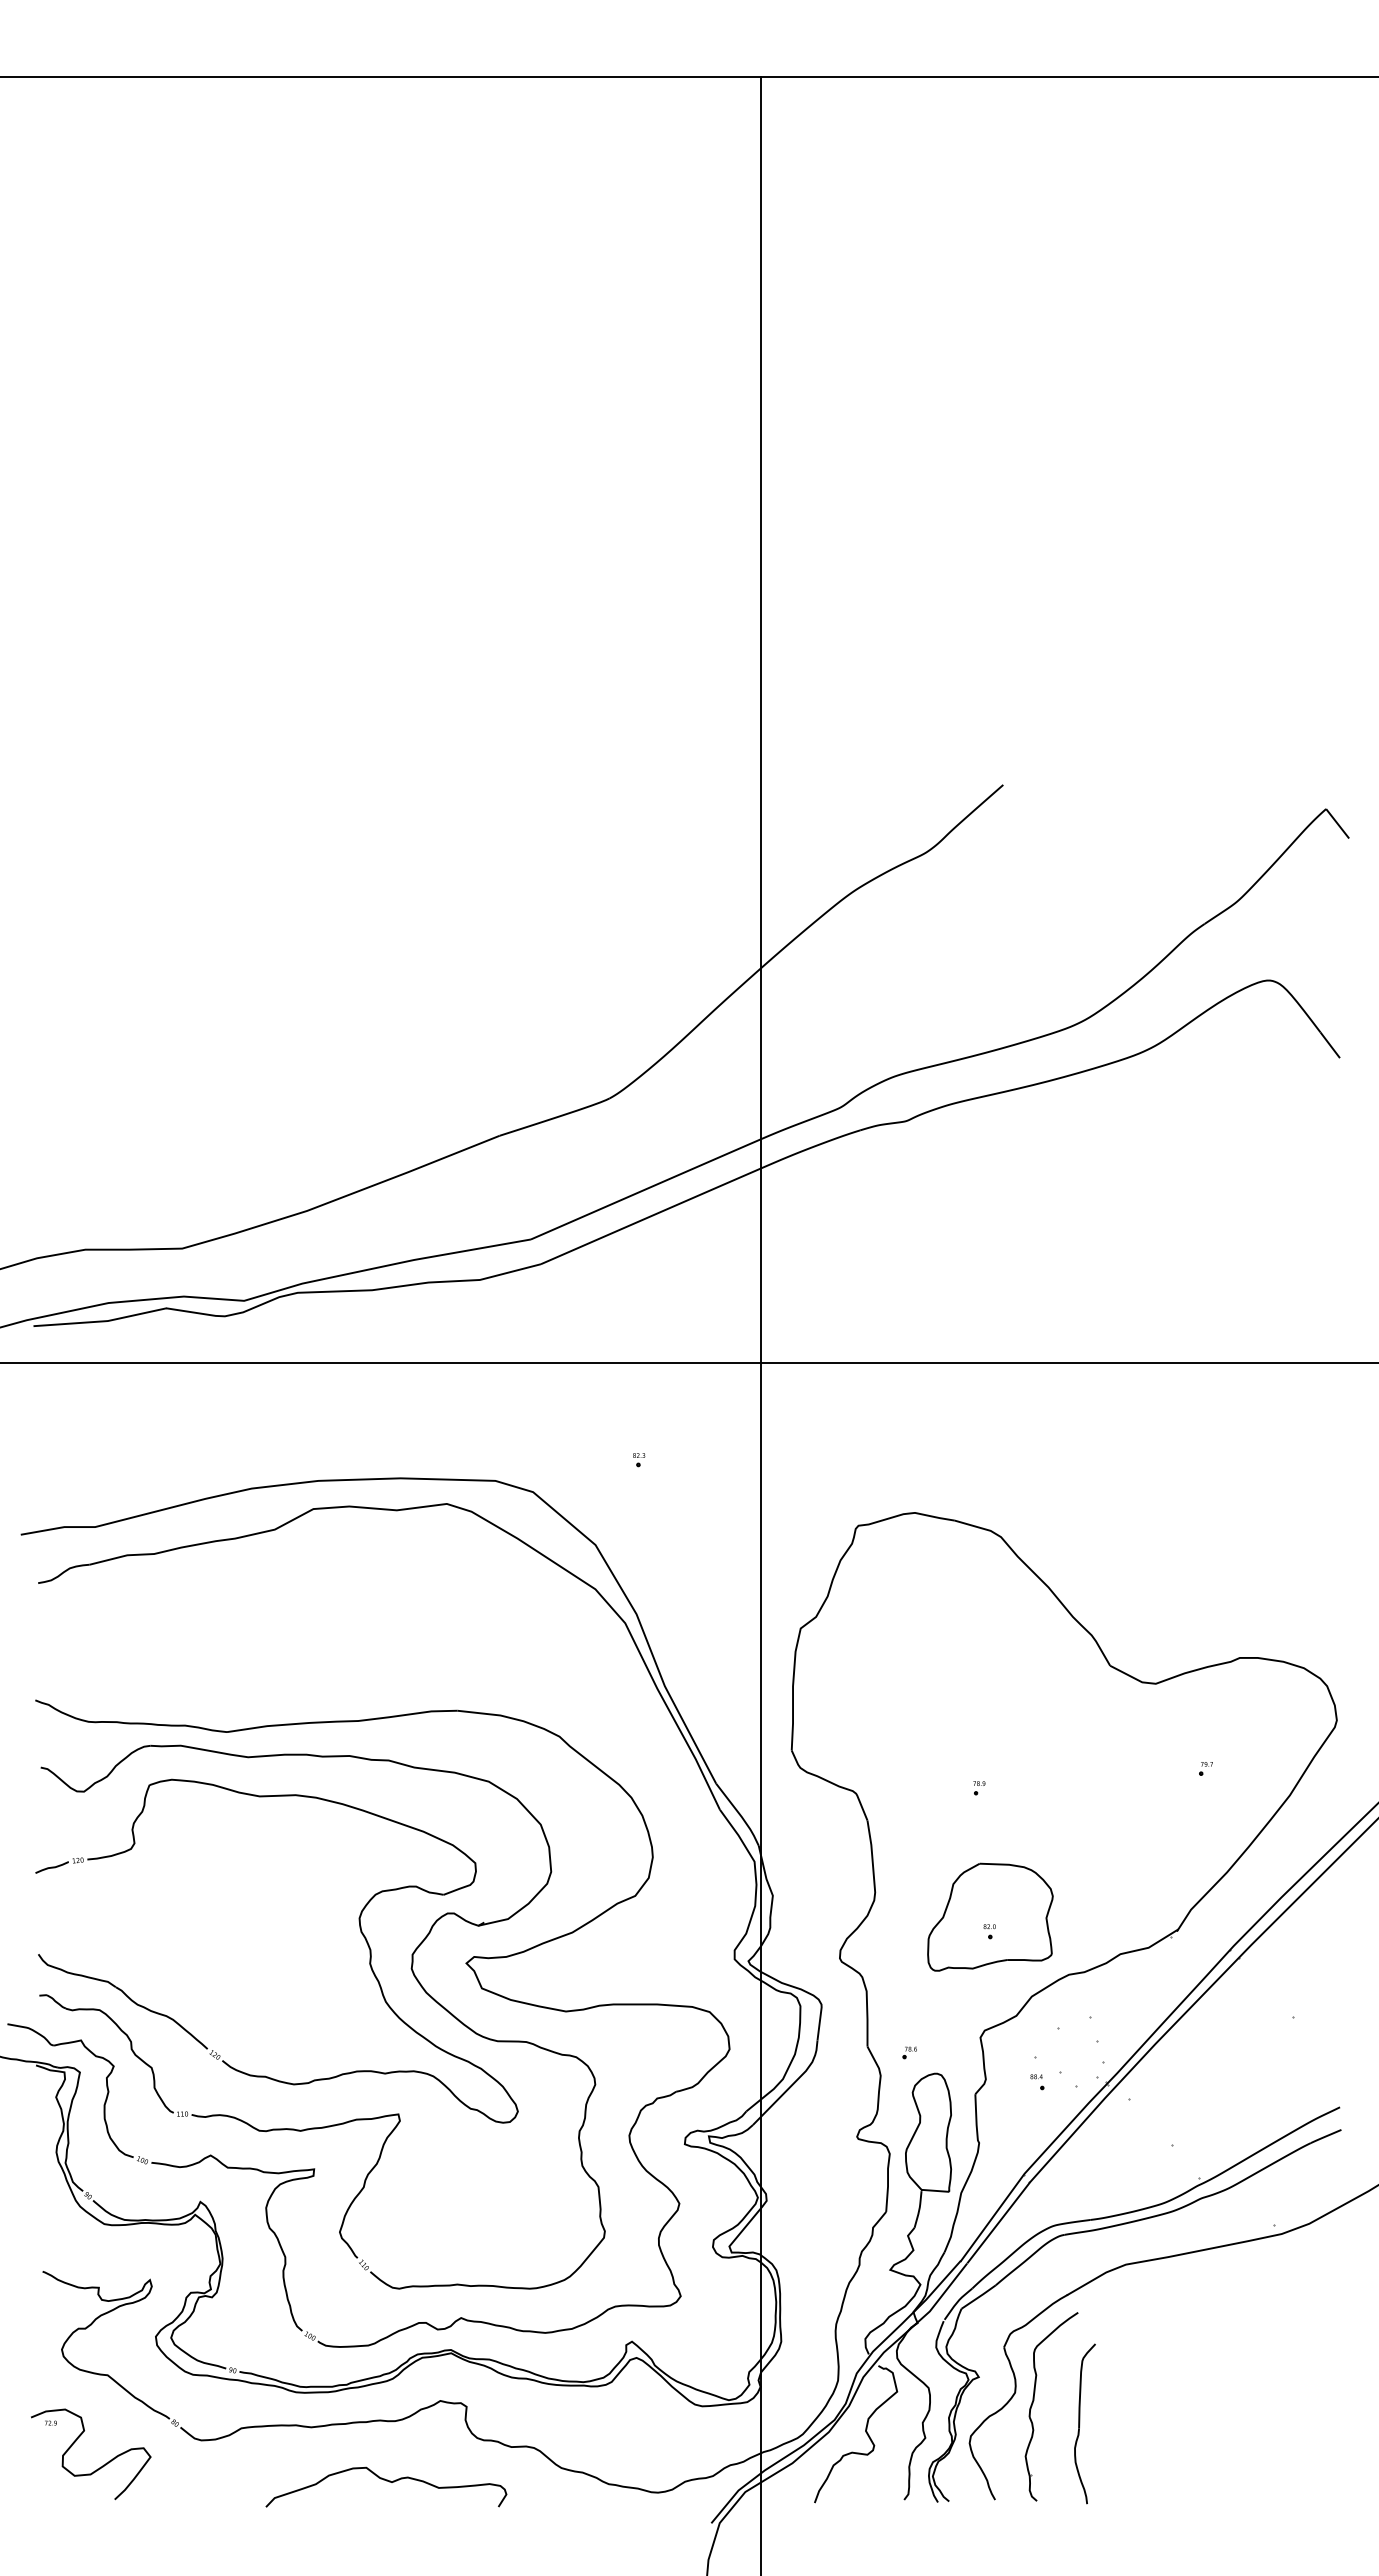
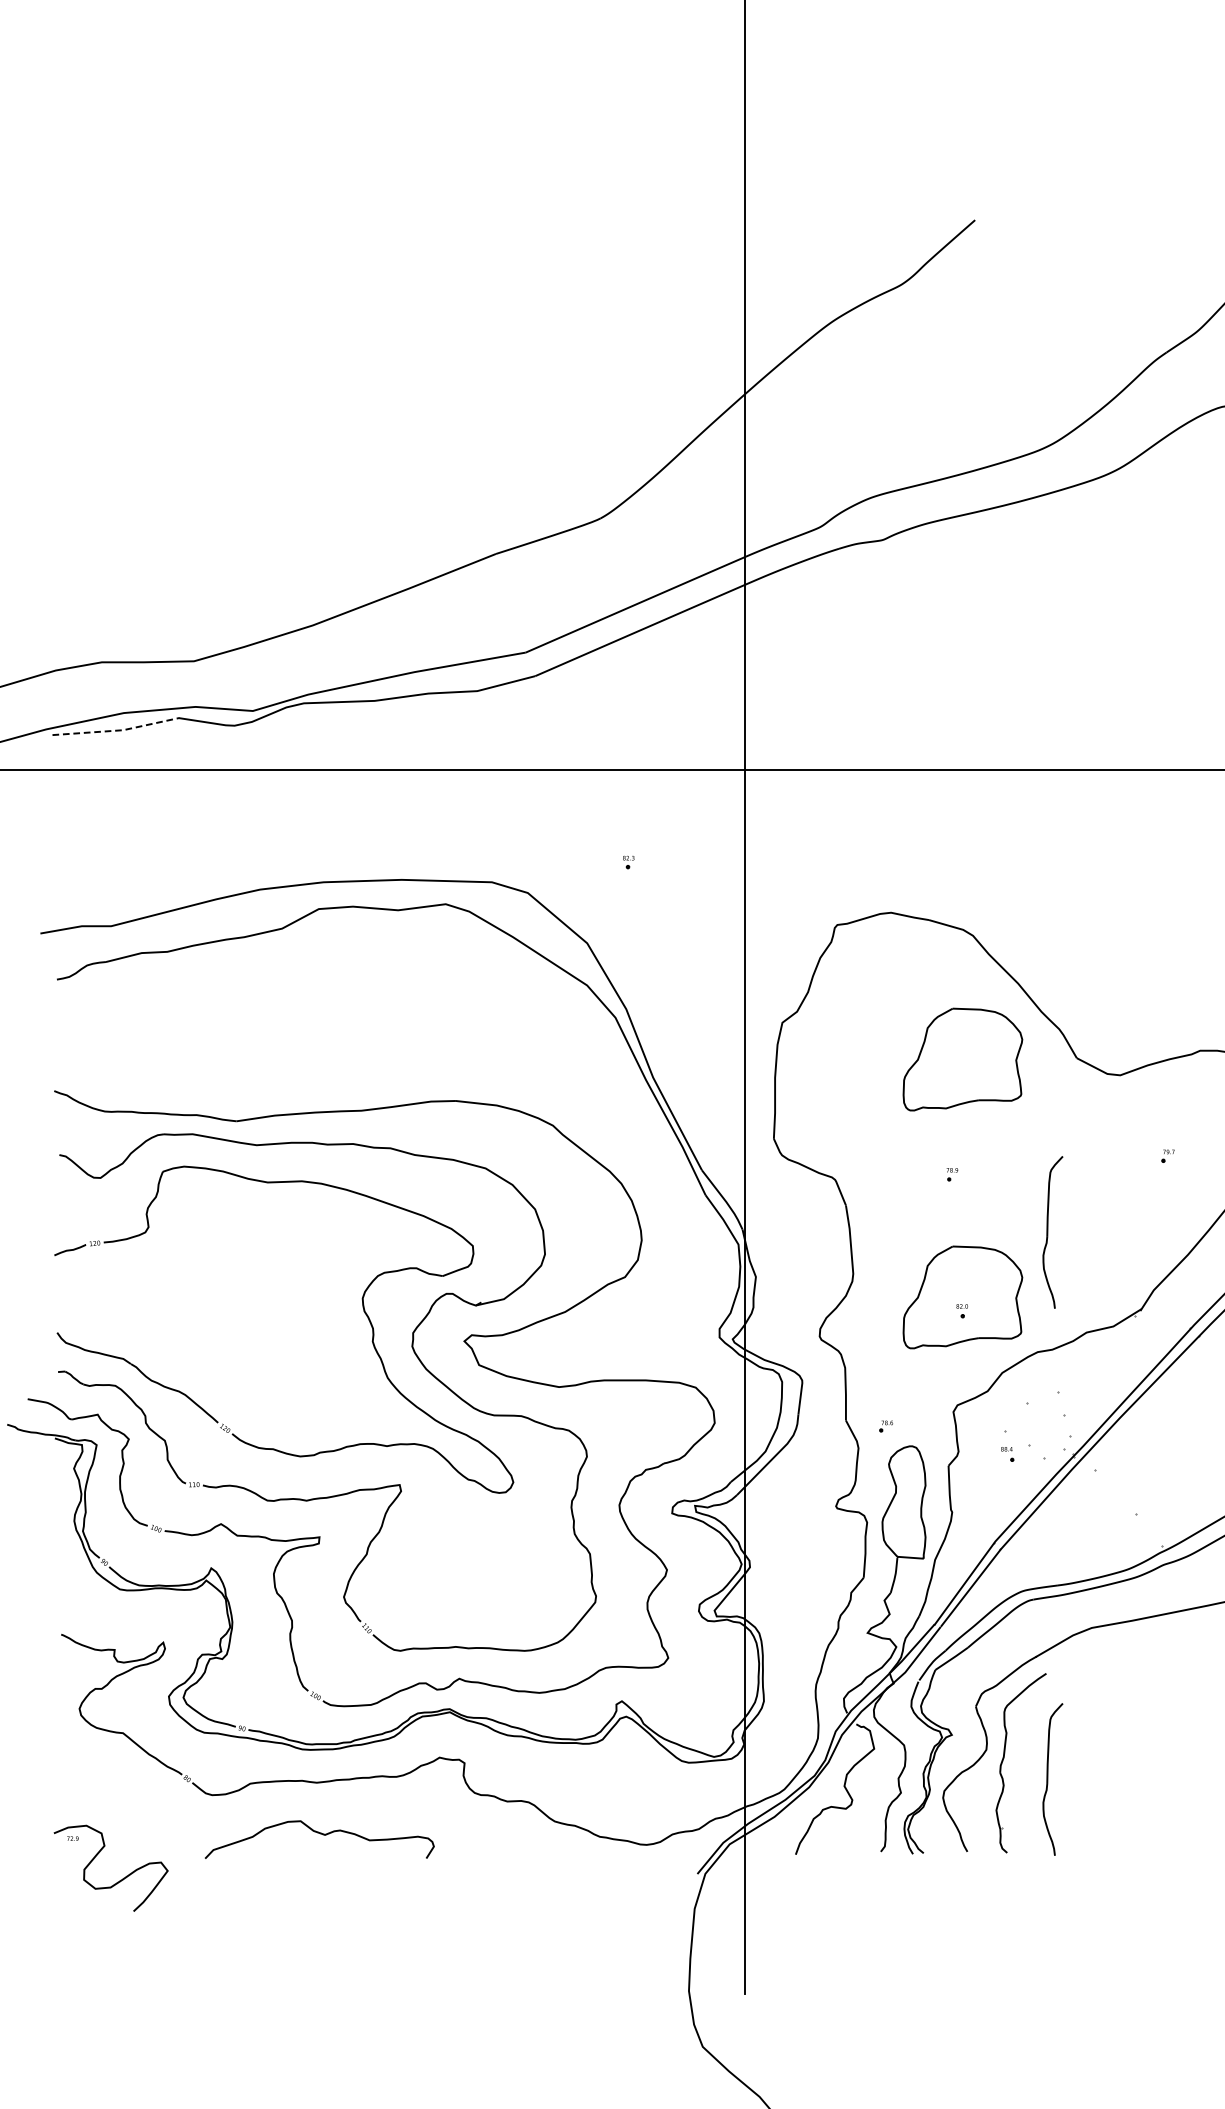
line: (101, 1321) -> (117, 730), solid -> dashed
part: (990, 1666) -> (962, 1058), added
part: (1084, 1848) -> (1052, 1232), added
part: (100, 2466) -> (120, 1879), moved
curve: (386, 2481) -> (319, 1834), moved

